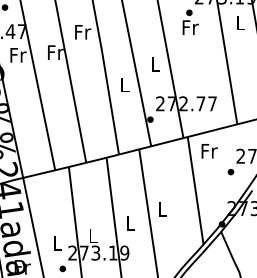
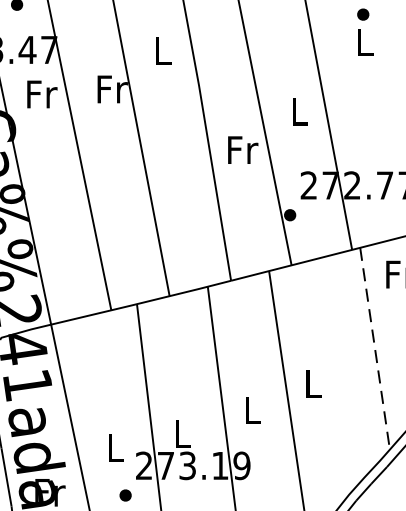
text: (190, 27) -> (365, 42), Fr -> L
text: (83, 32) -> (164, 51), Fr -> L
text: (125, 84) -> (243, 149), L -> Fr
line: (195, 190) -> (374, 348), solid -> dashed

